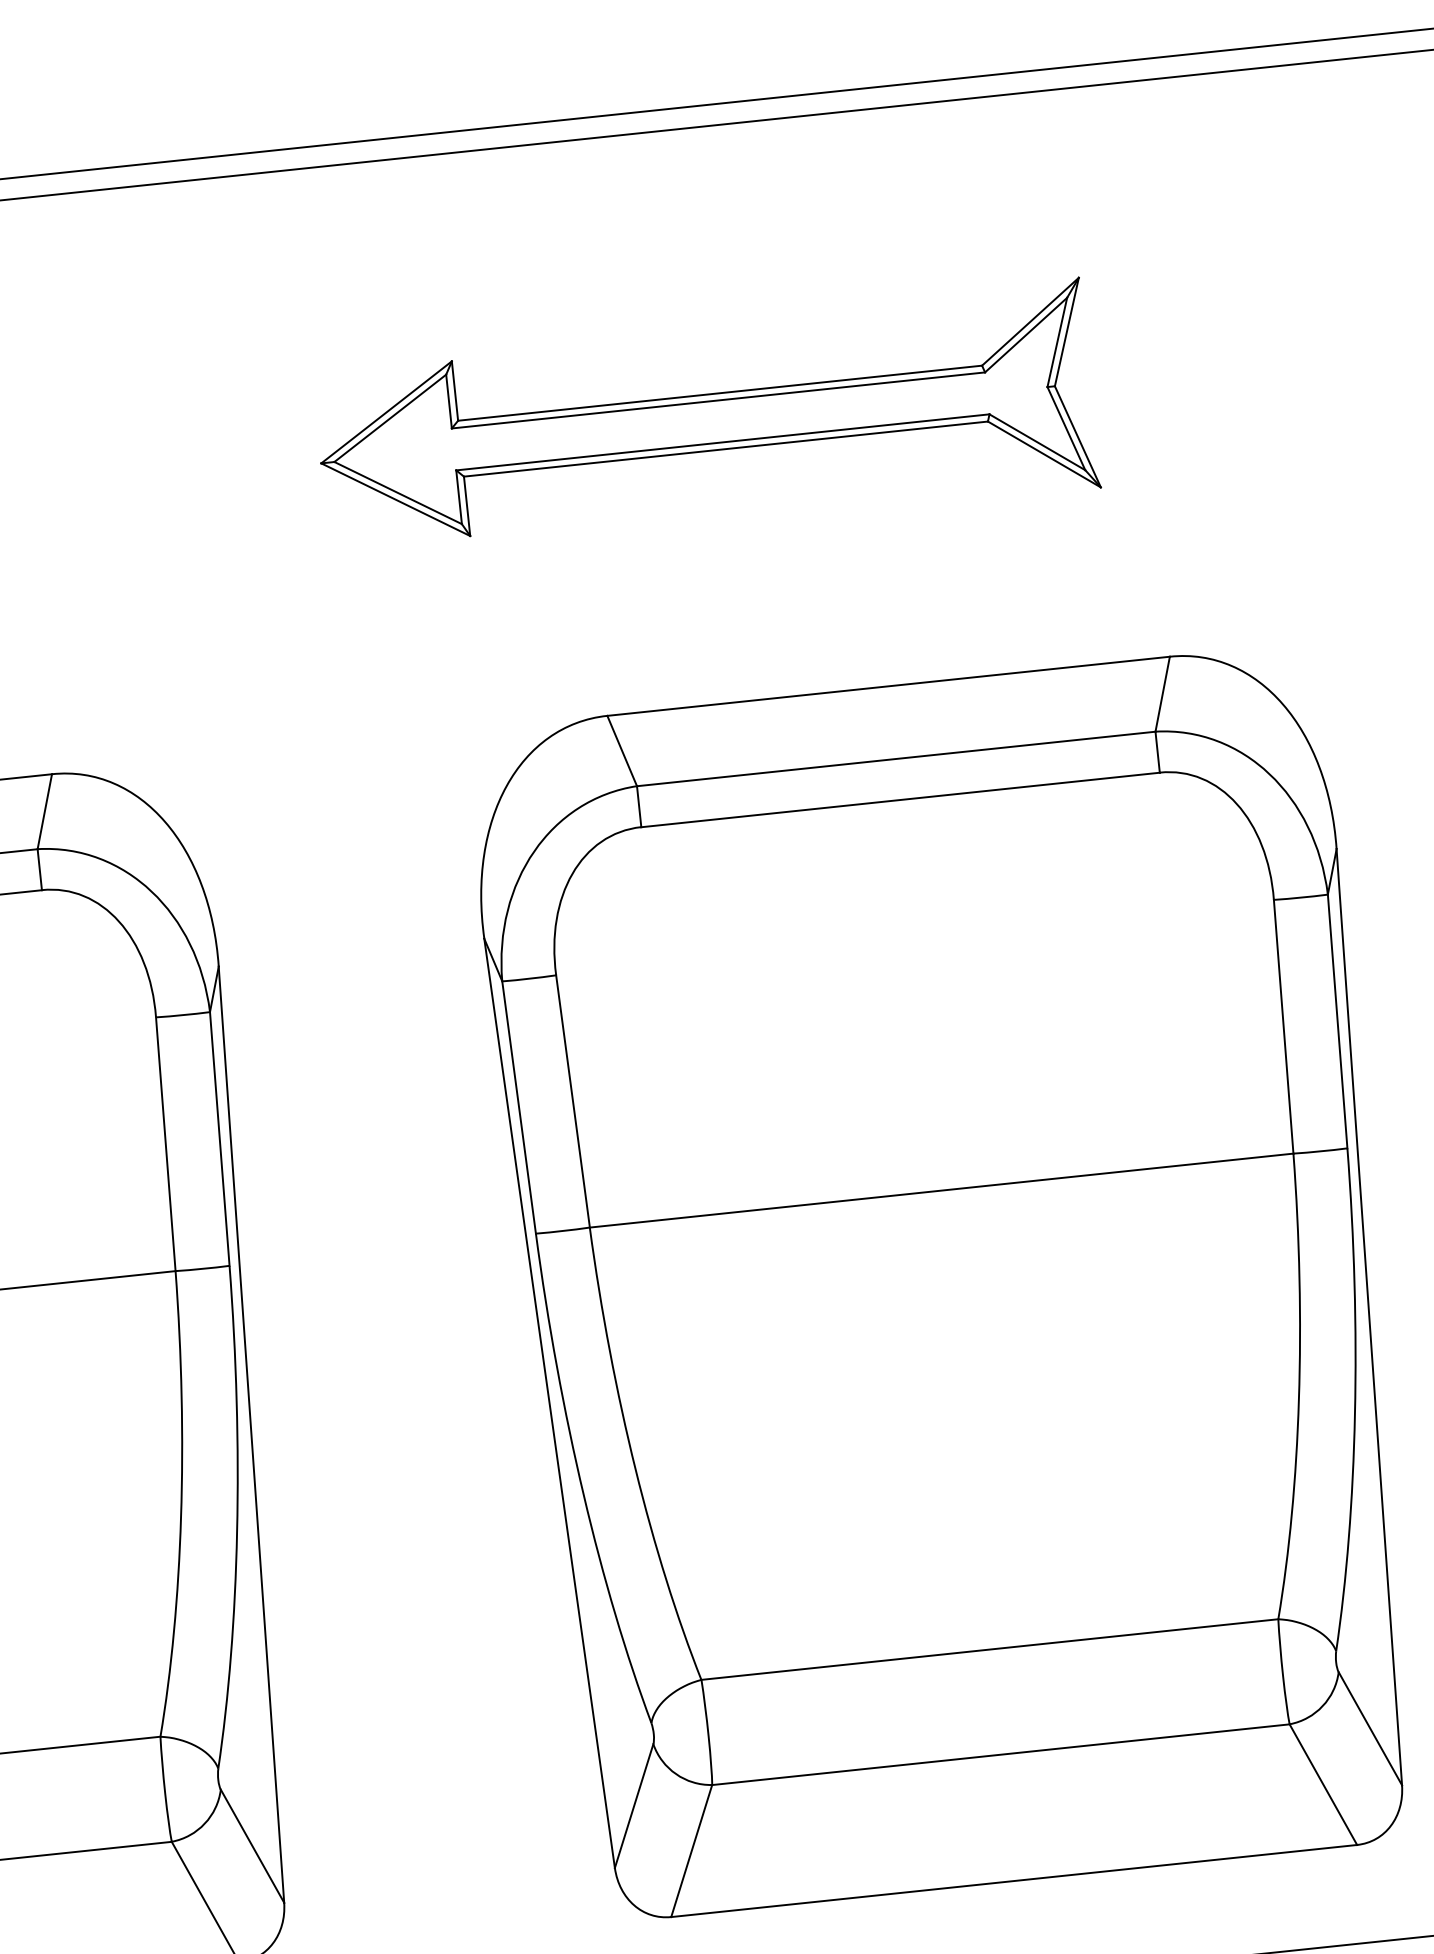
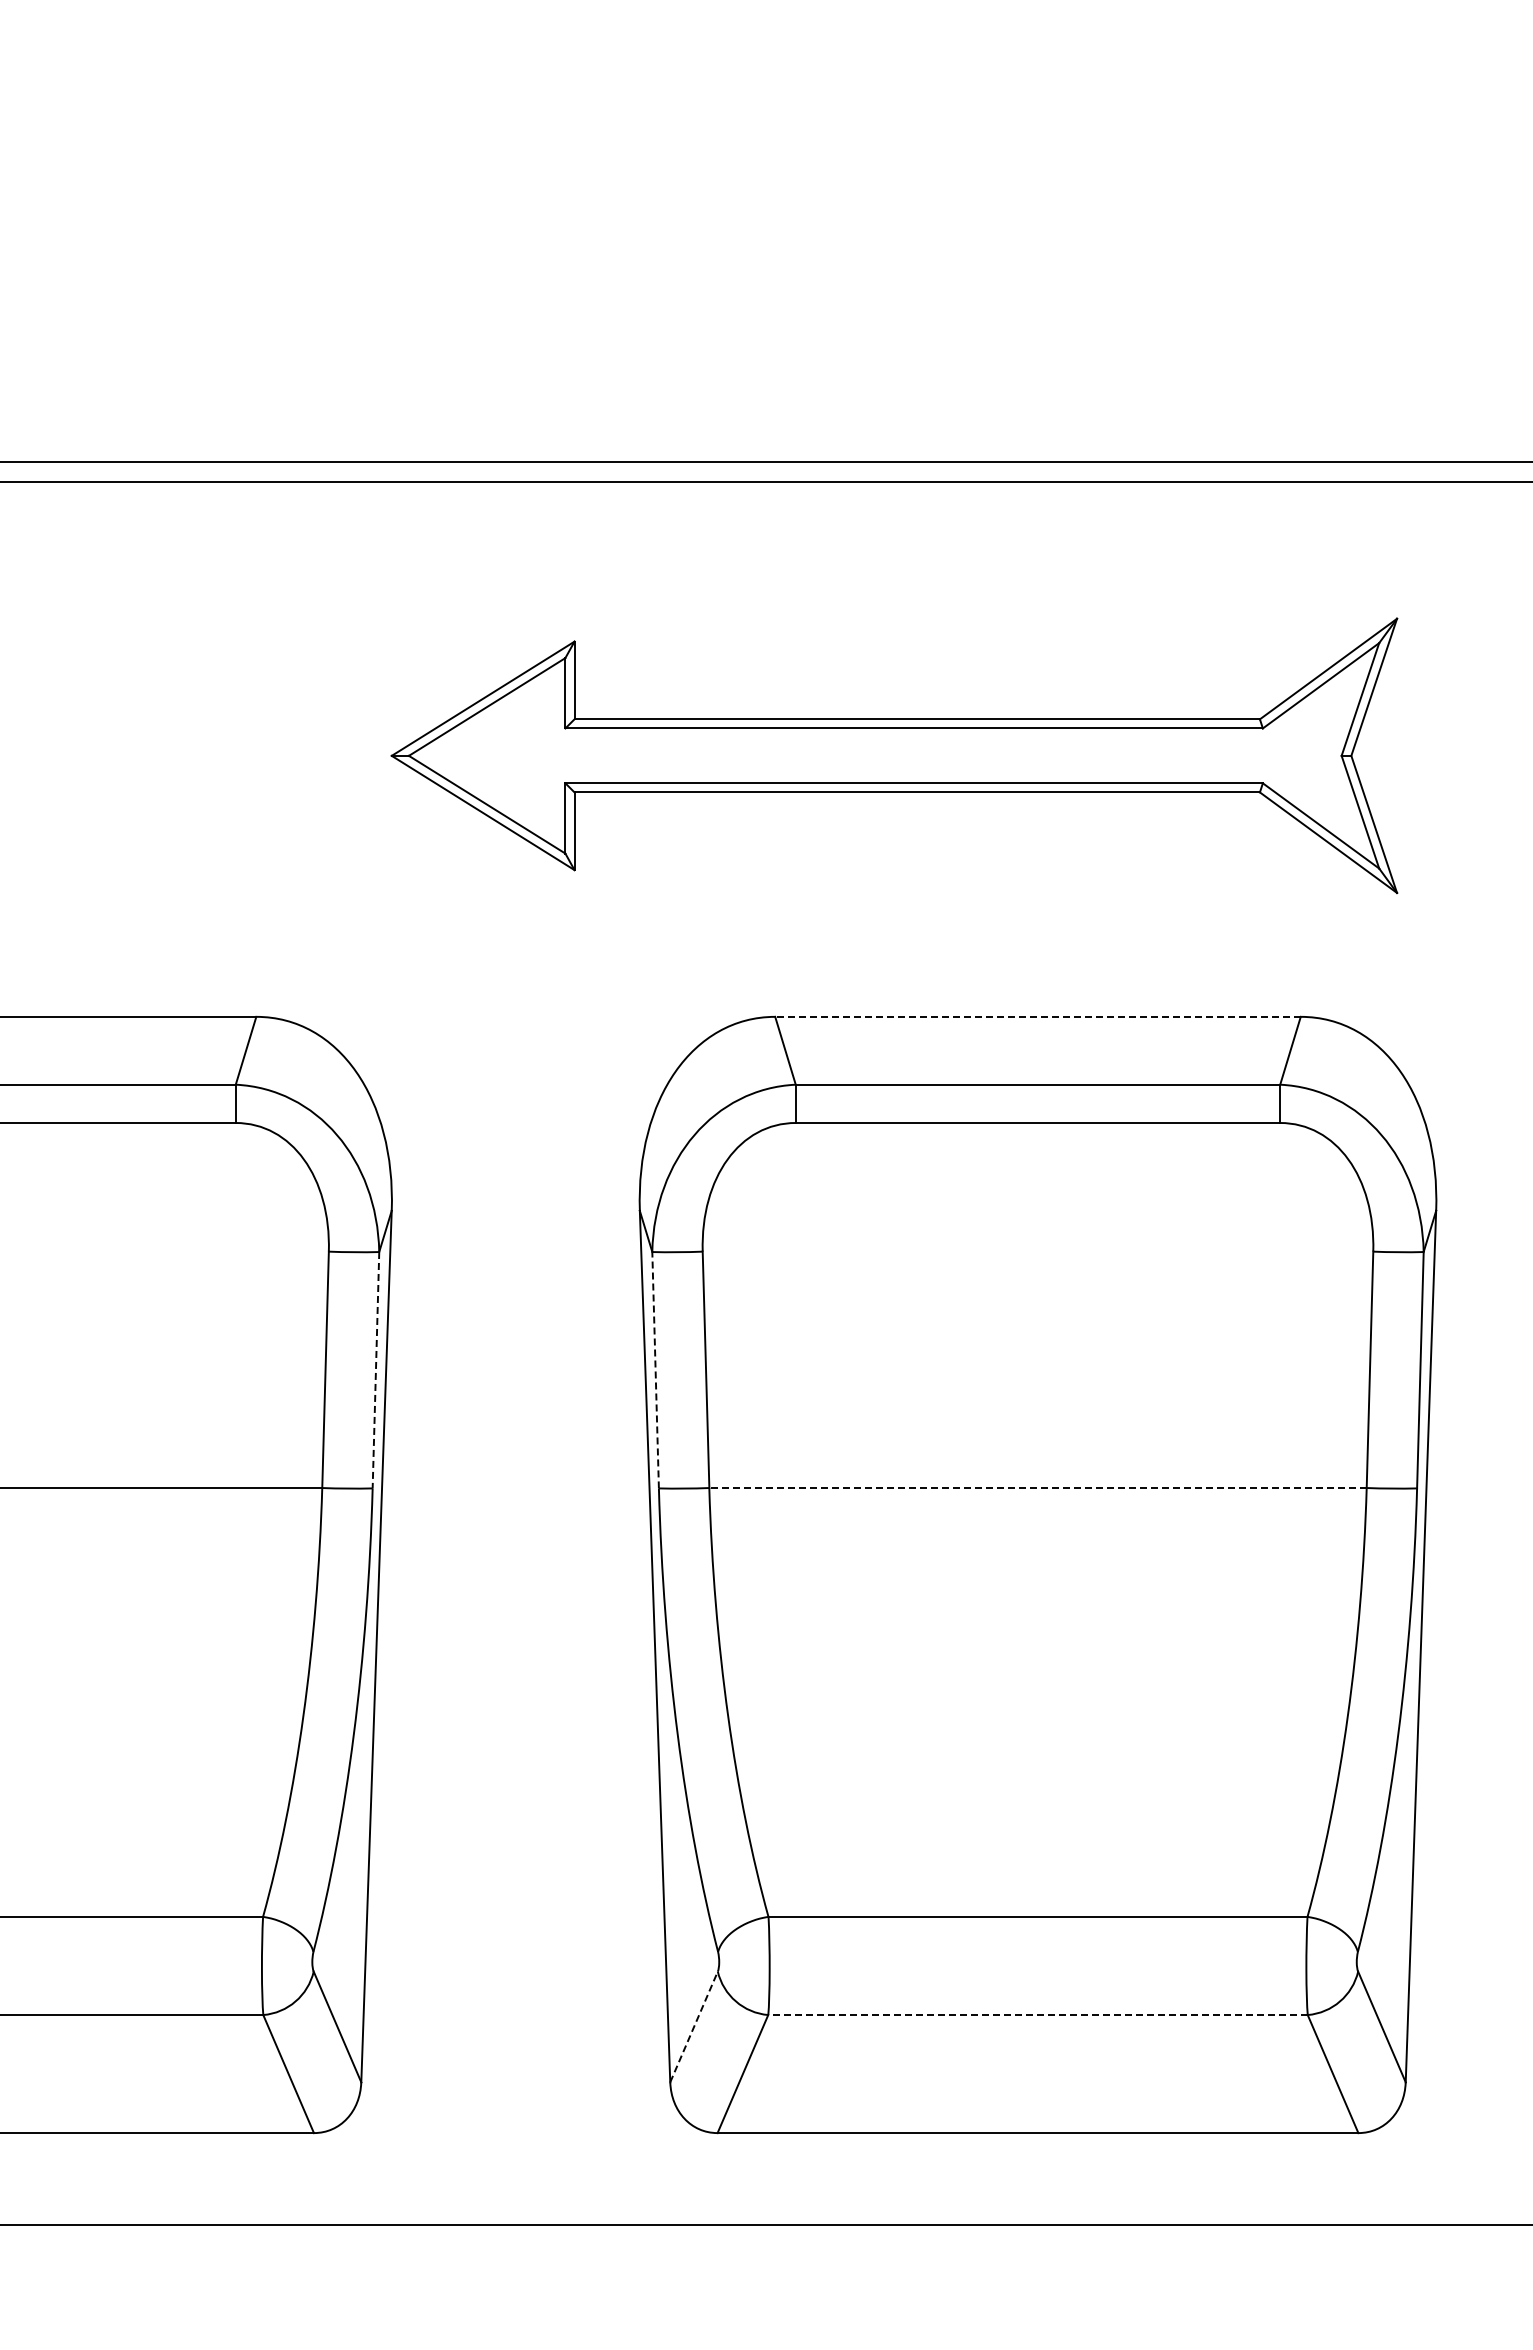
part: (705, 422) -> (894, 755), size x1.4
line: (889, 685) -> (1038, 1016), solid -> dashed
line: (518, 1106) -> (655, 1369), solid -> dashed
line: (219, 1139) -> (375, 1370), solid -> dashed
line: (942, 1191) -> (1038, 1488), solid -> dashed
line: (1001, 1755) -> (1038, 2015), solid -> dashed
line: (634, 1805) -> (694, 2026), solid -> dashed

